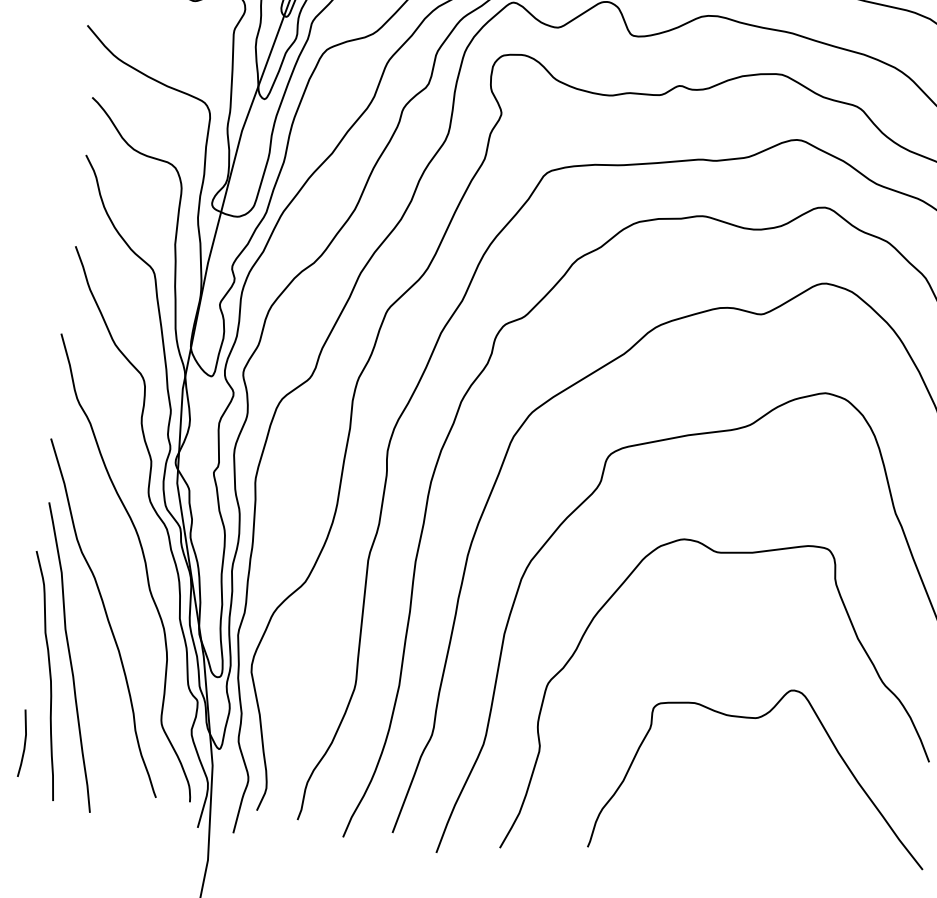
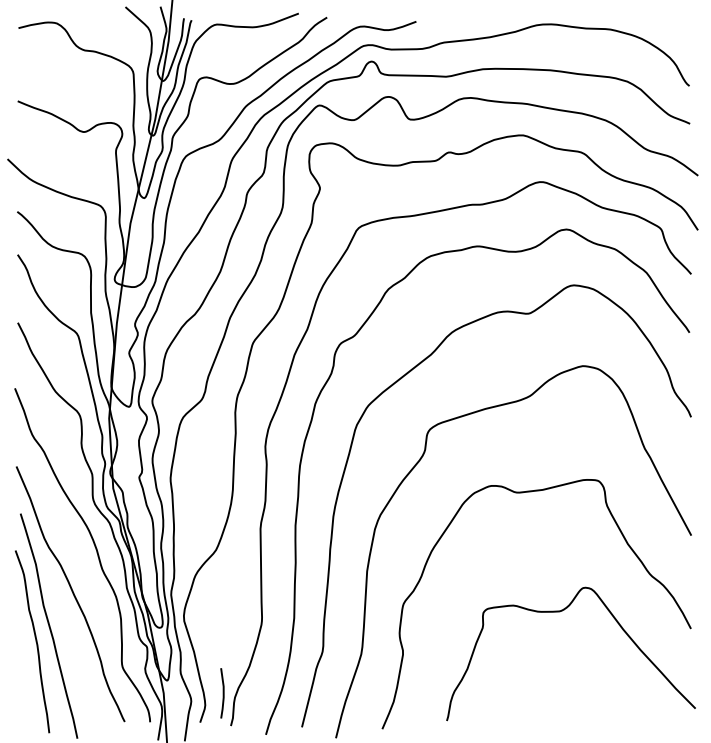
line: (23, 743) -> (222, 693), moved

